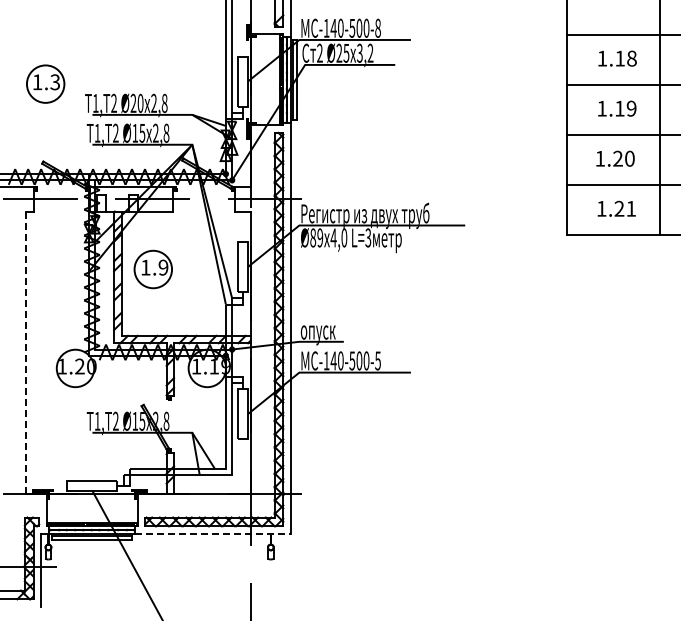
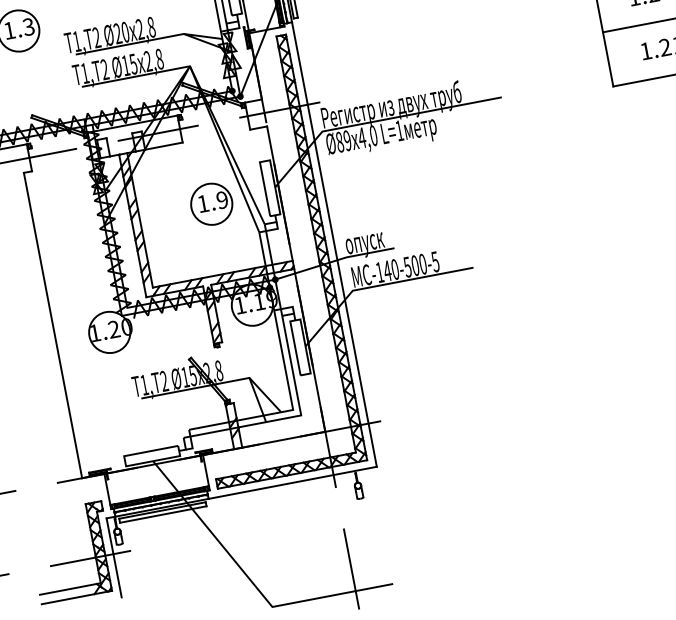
text: (368, 237) -> (399, 130), L=3 -> L=1
part: (152, 269) -> (210, 204), moved
line: (26, 352) -> (53, 325), dashed -> solid
line: (213, 533) -> (293, 482), dashed -> solid

